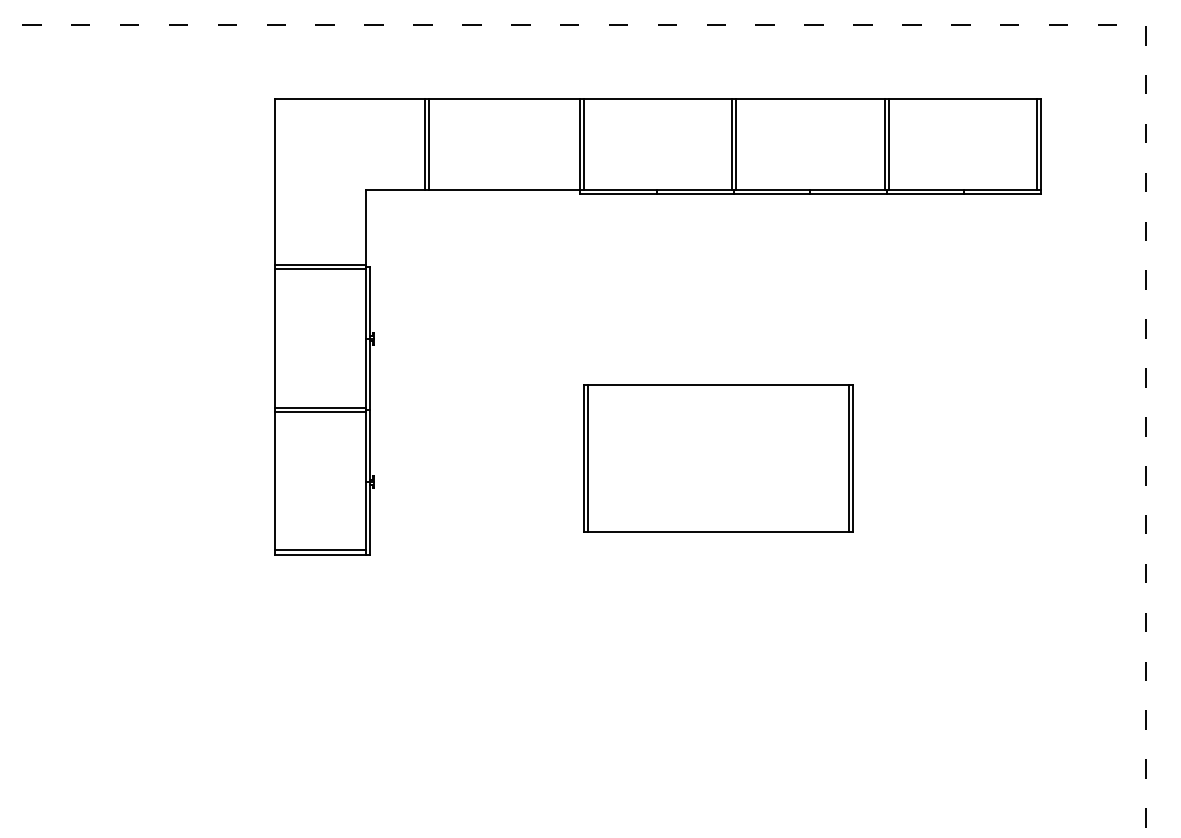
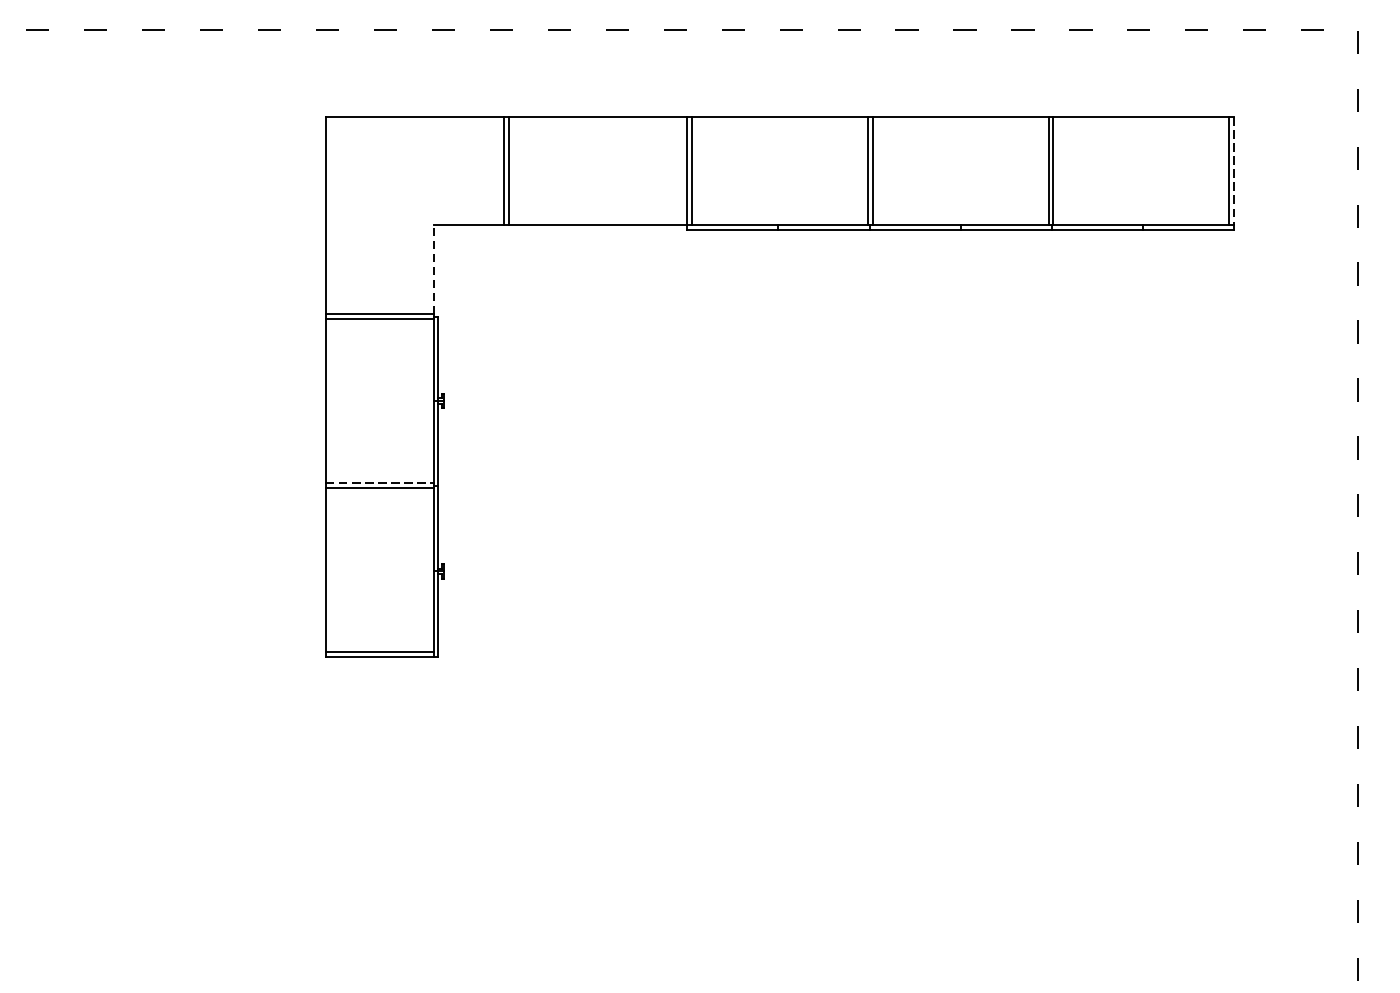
line: (1041, 144) -> (1234, 171), solid -> dashed
line: (366, 227) -> (434, 269), solid -> dashed
line: (320, 407) -> (379, 482), solid -> dashed
part: (718, 458) -> (851, 543), removed

